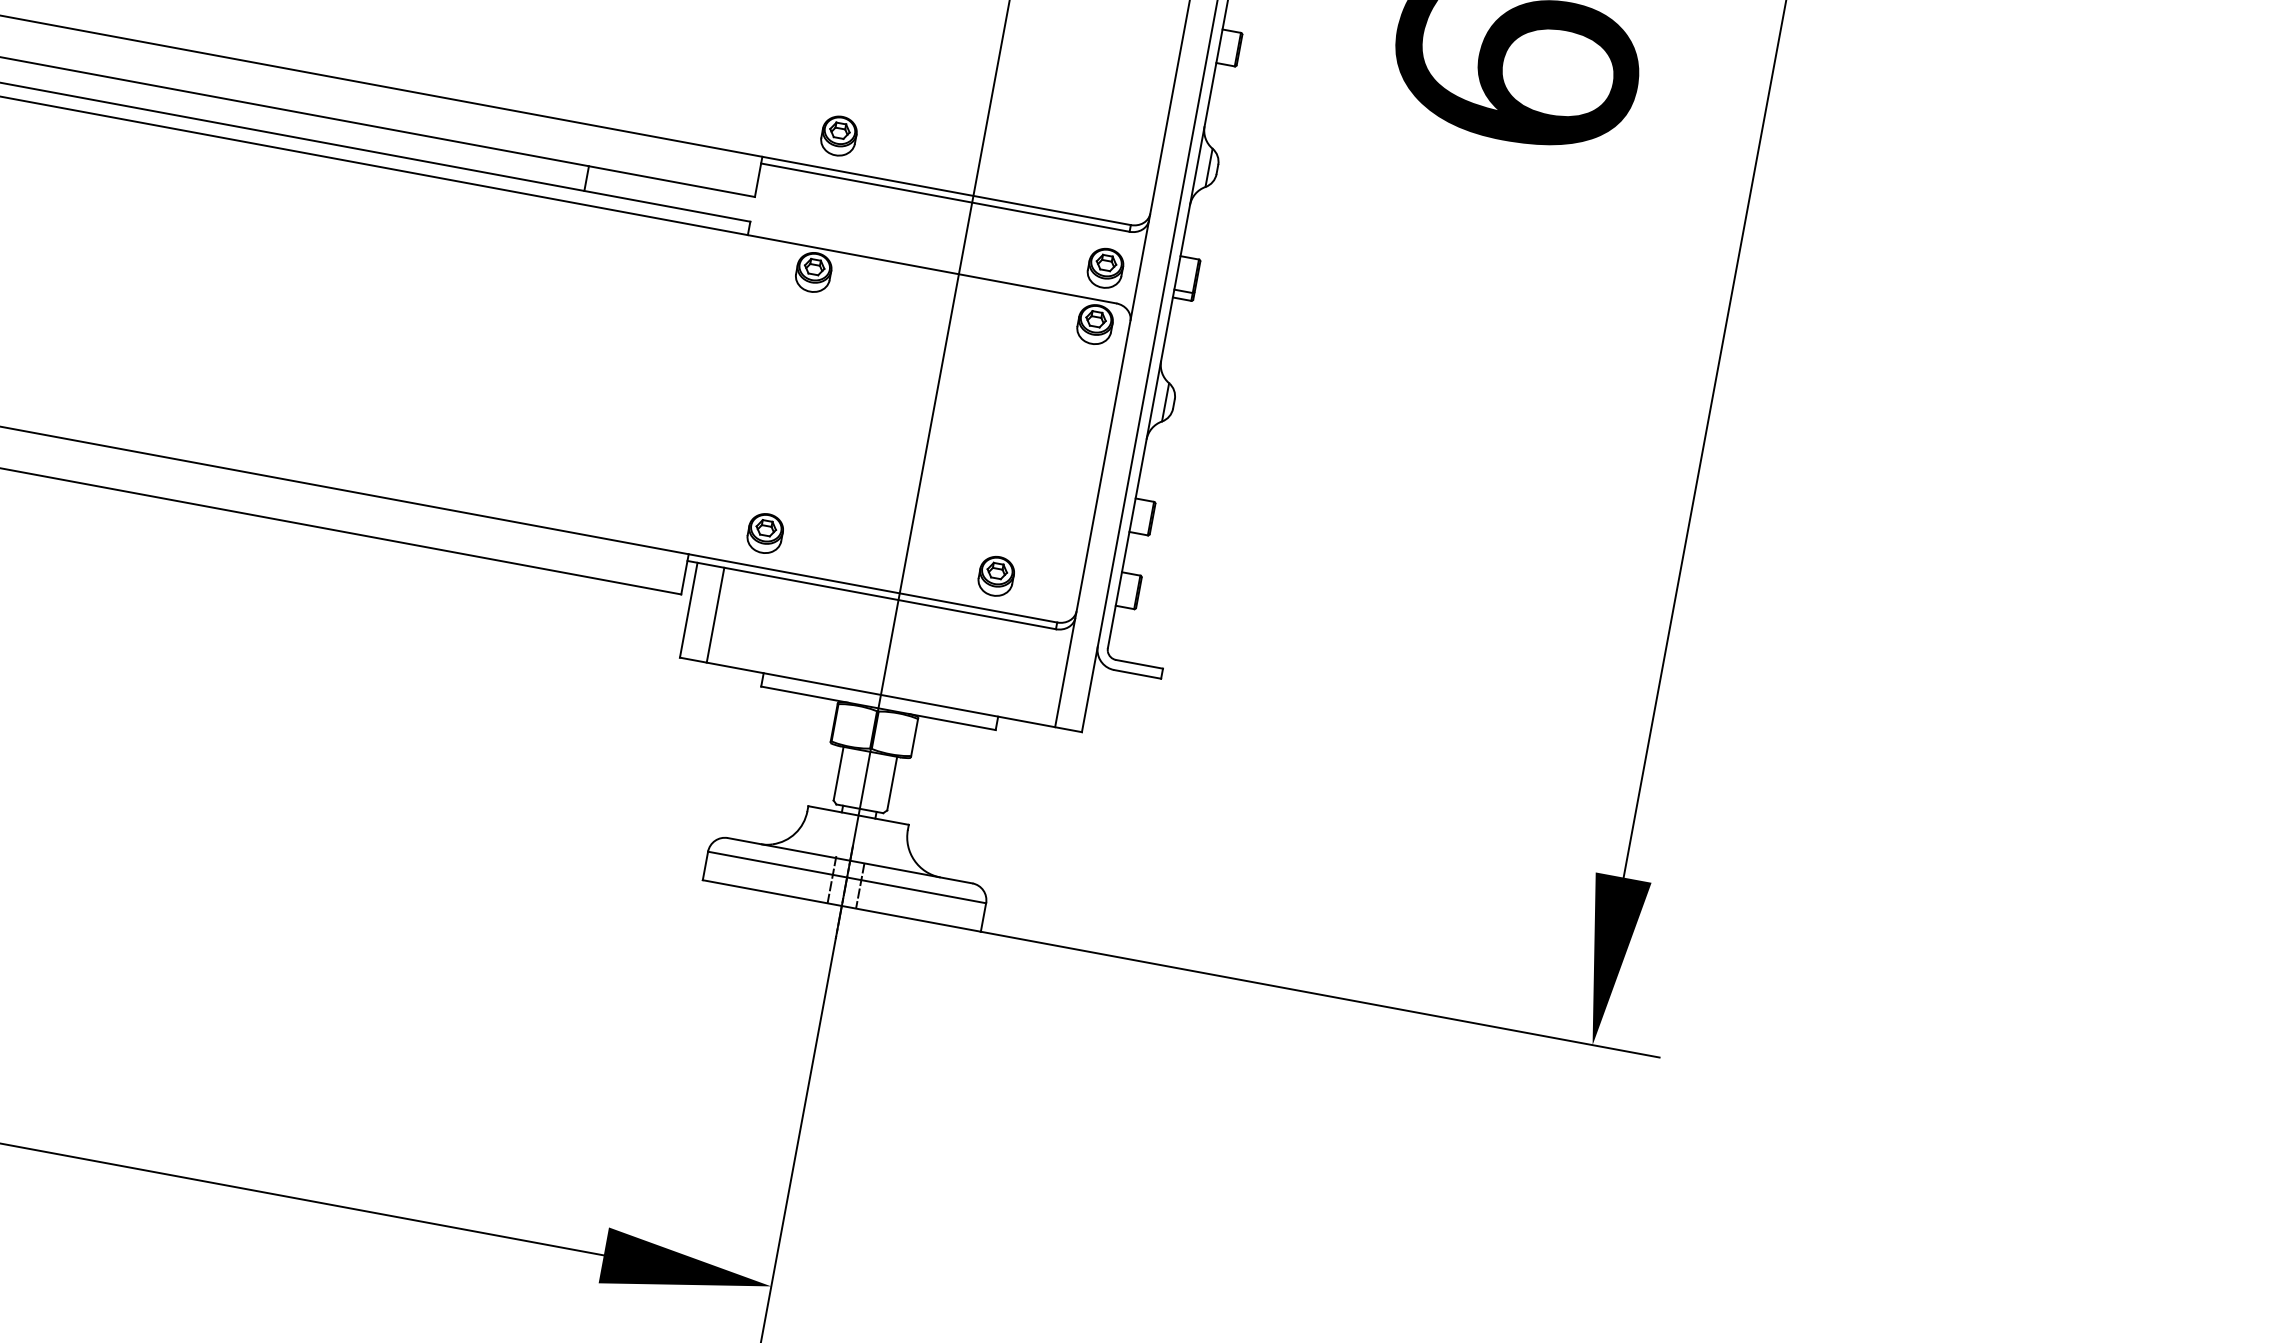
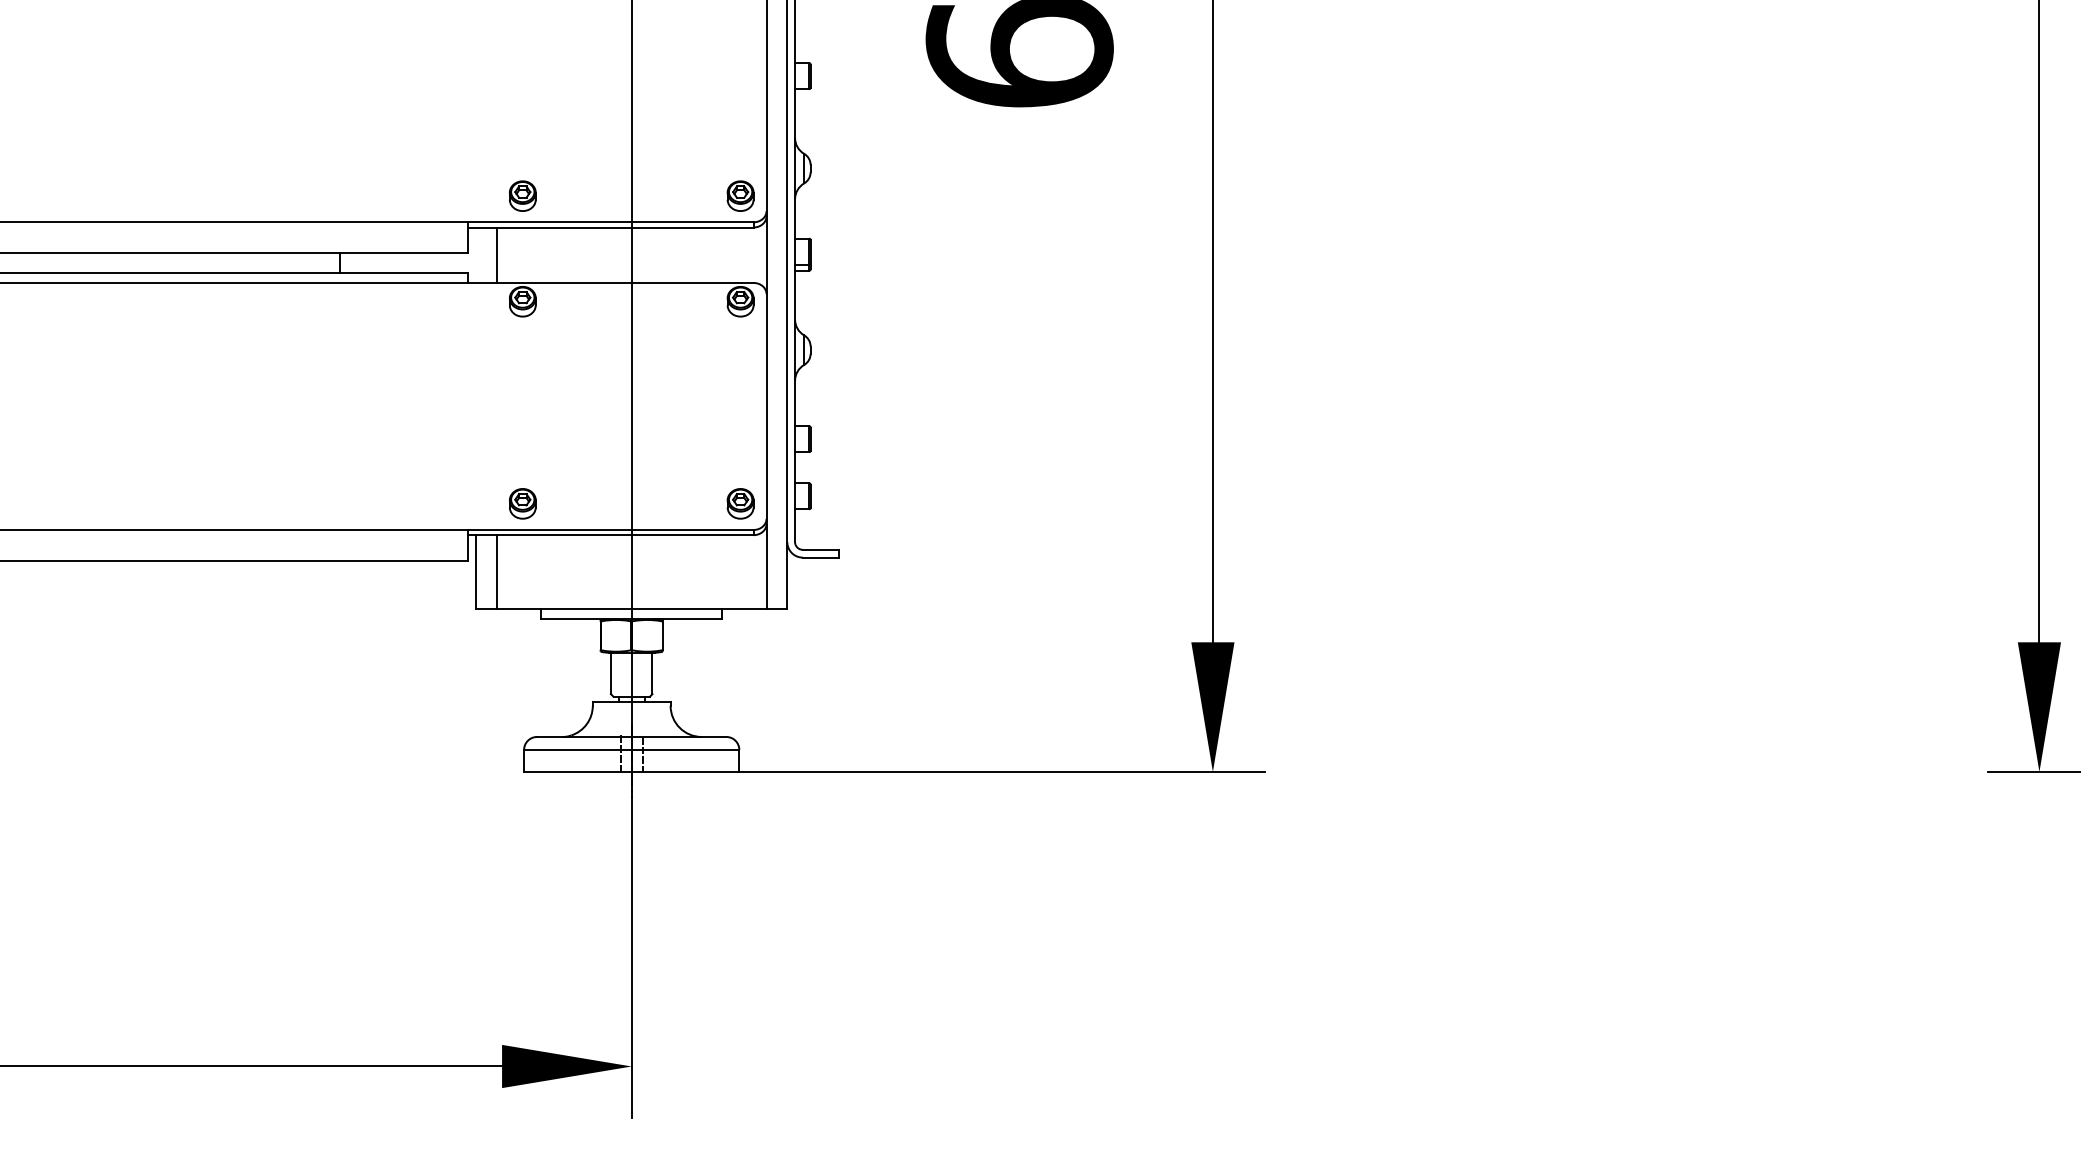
line: (791, 205) -> (496, 254), added
part: (1105, 267) -> (740, 195), moved
part: (996, 575) -> (740, 503), moved

